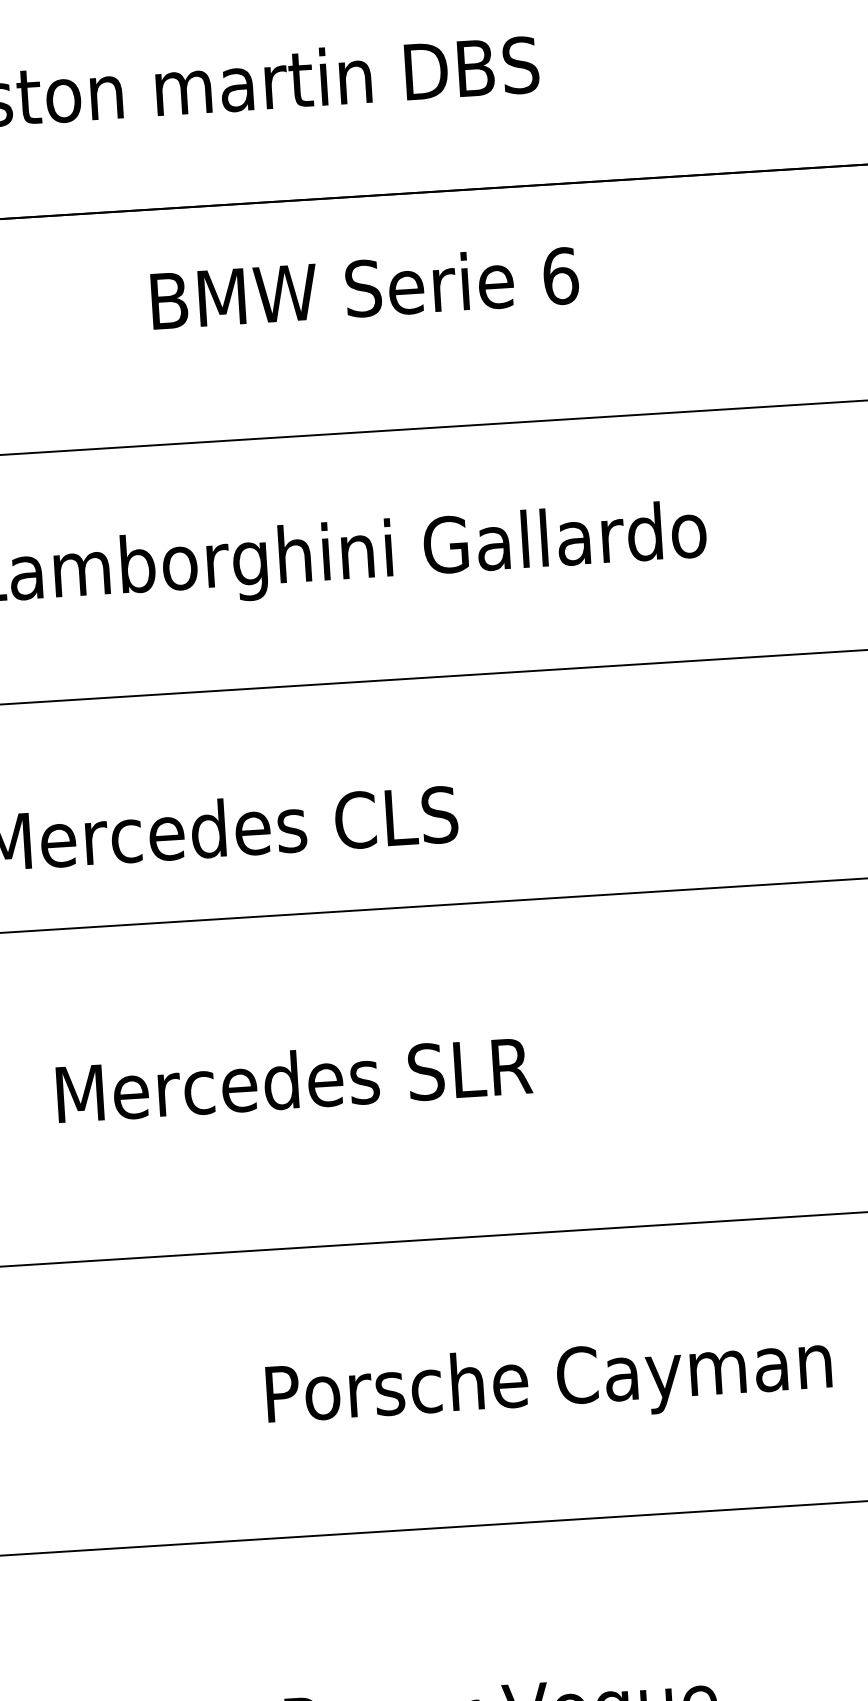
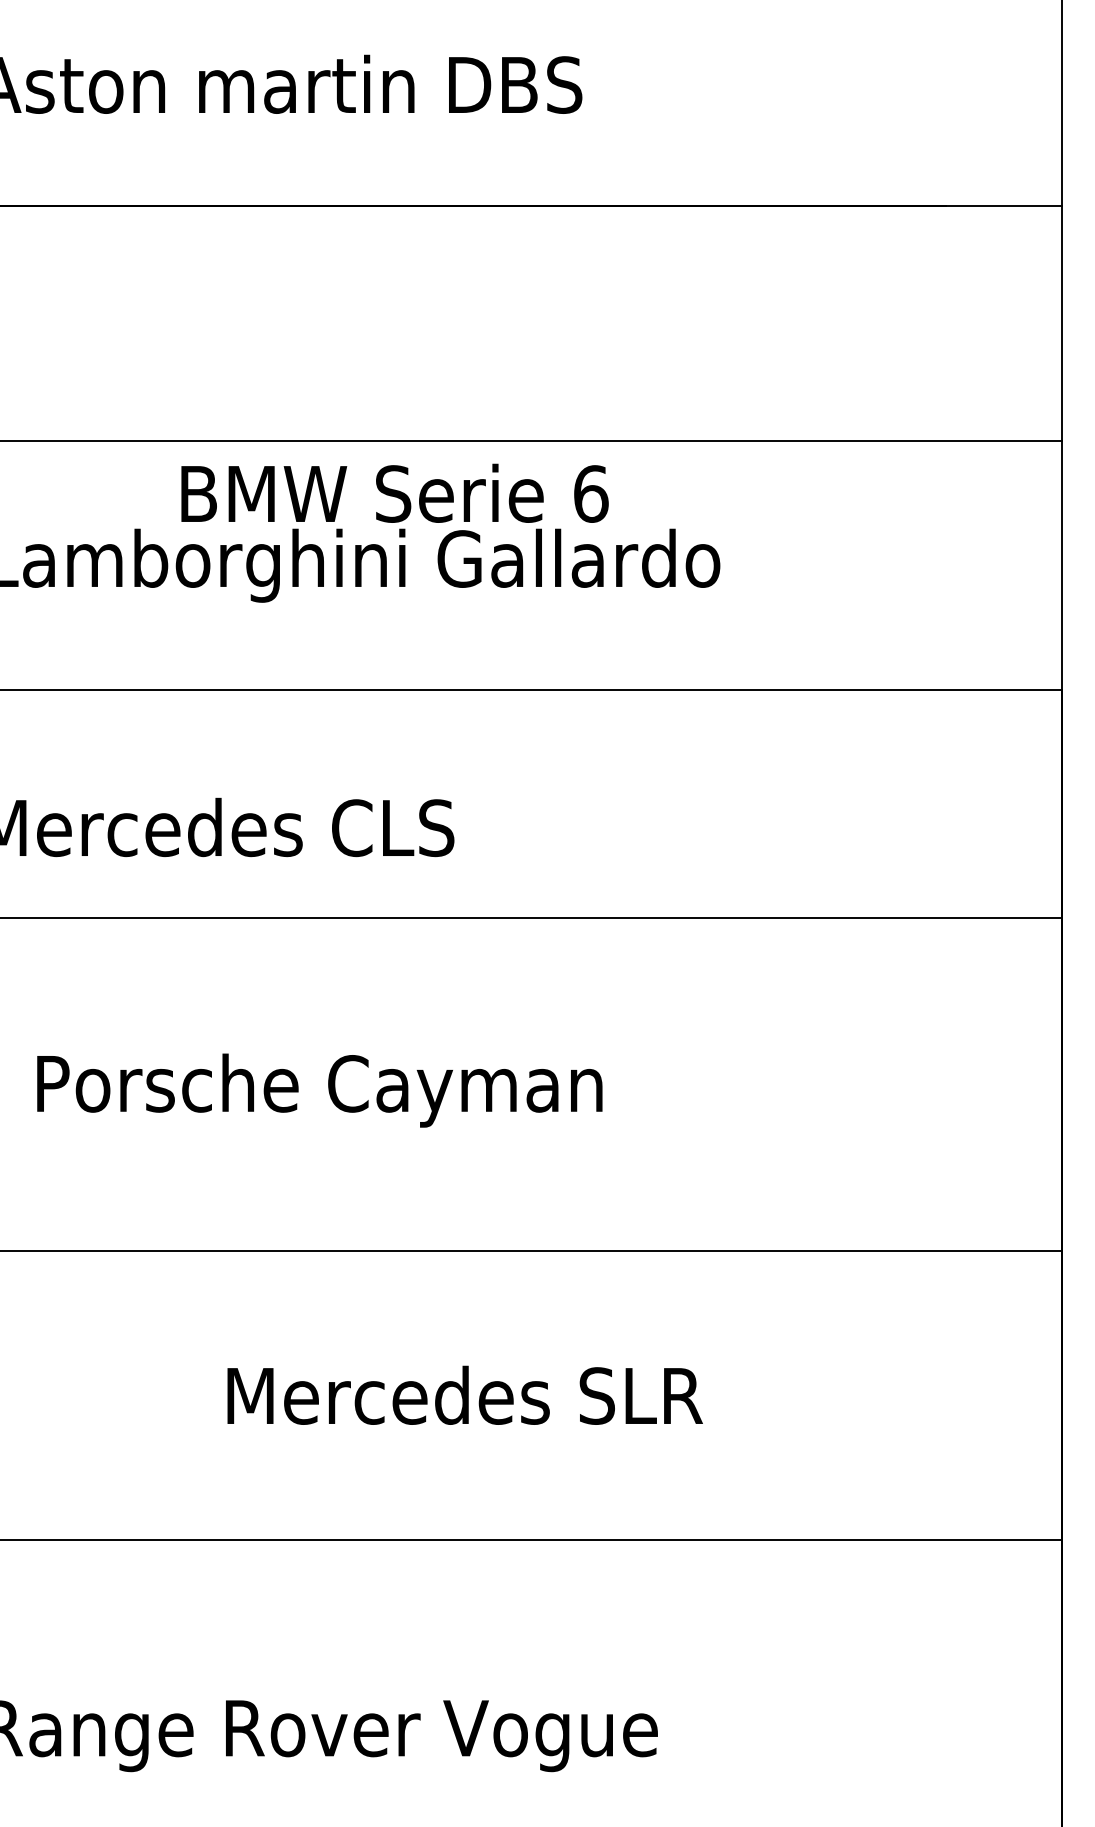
text: (364, 287) -> (394, 492), moved
text: (342, 1083) -> (322, 1090), Mercedes SLR -> Porsche Cayman
text: (552, 1383) -> (513, 1402), Porsche Cayman -> Mercedes SLR

